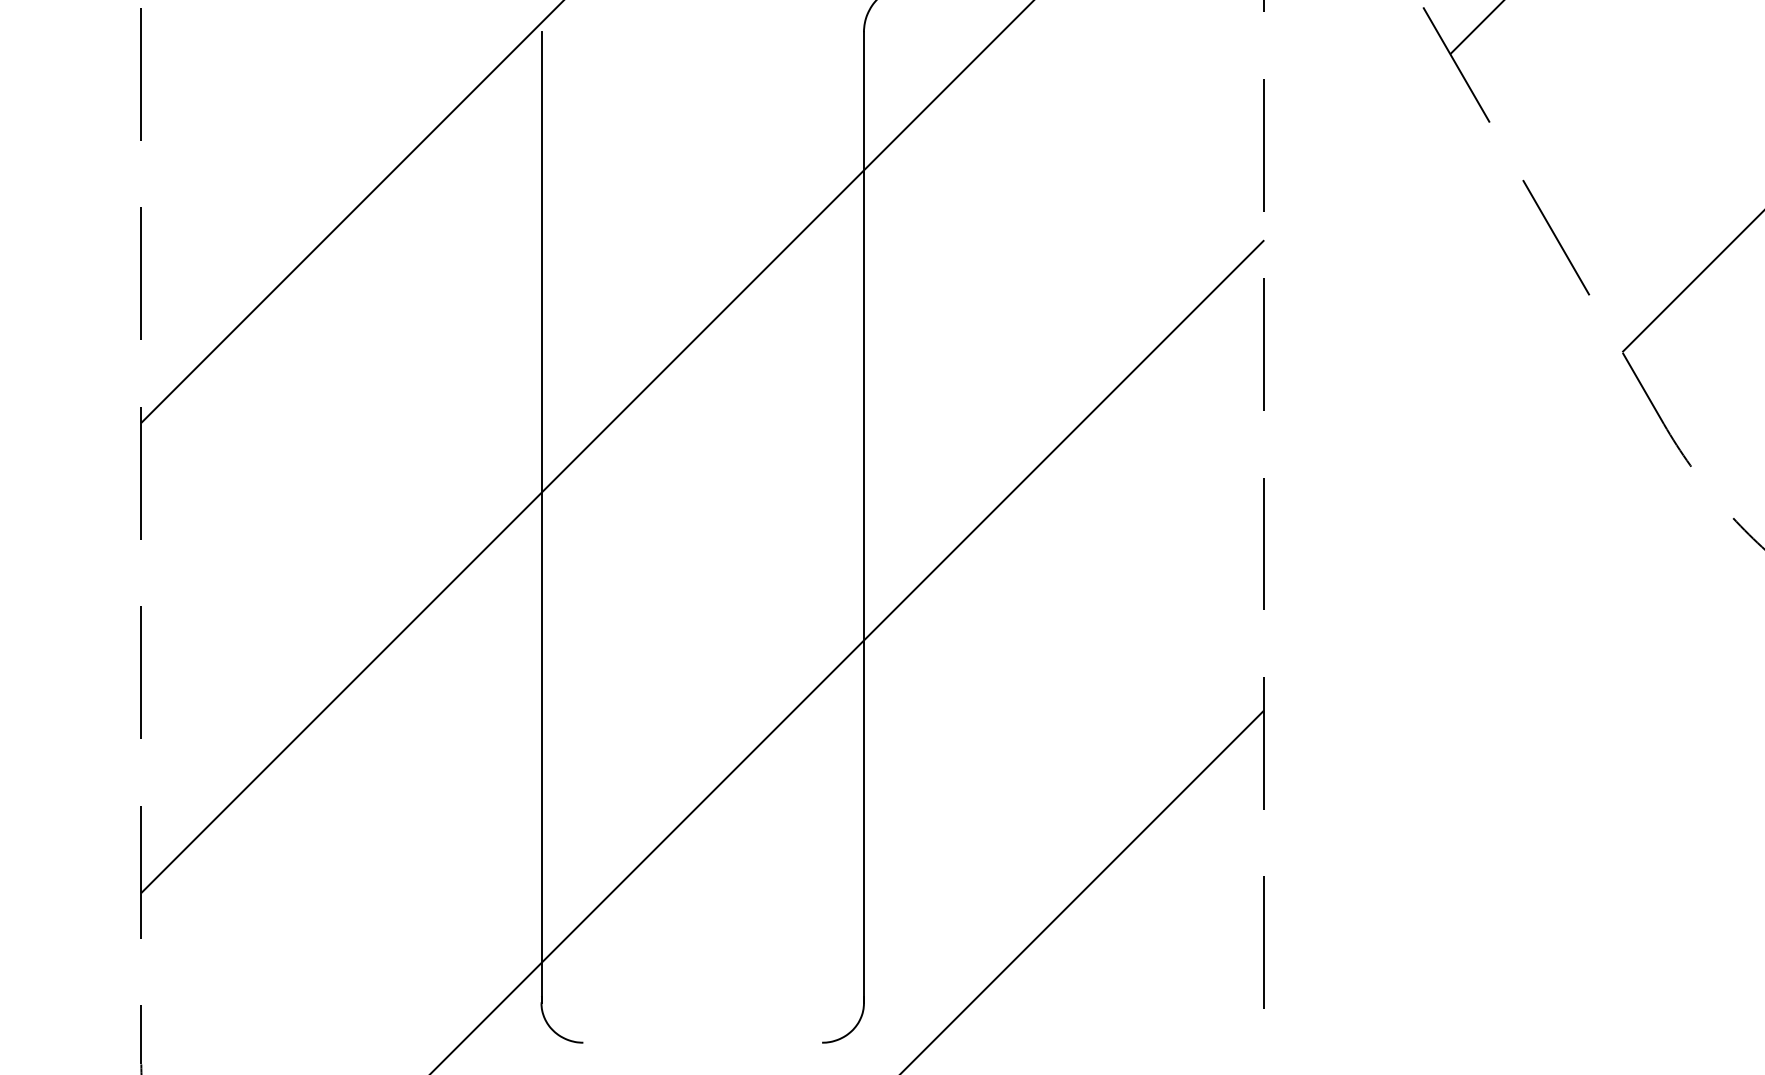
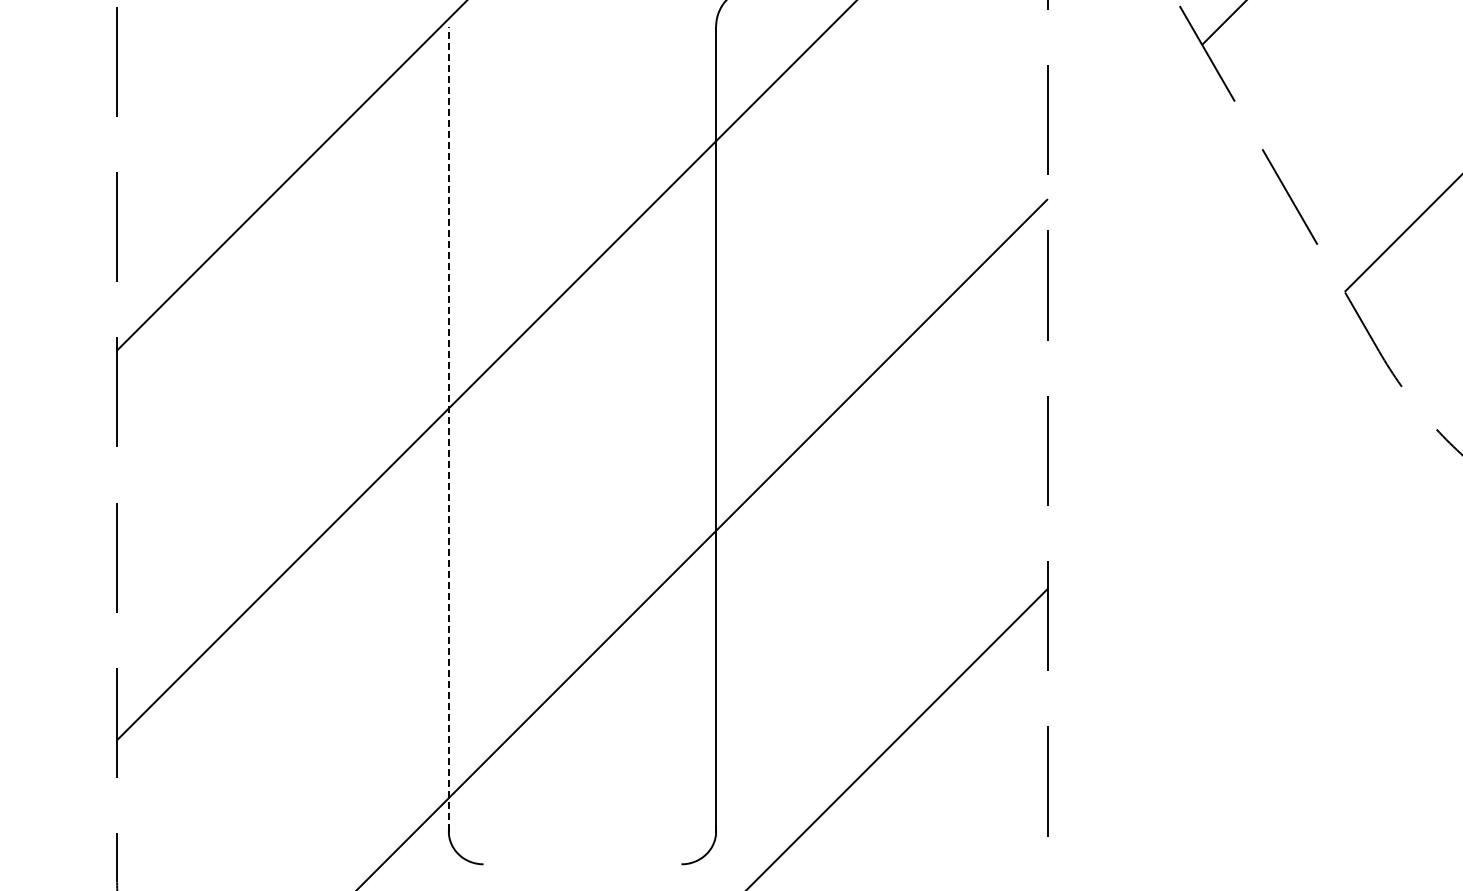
line: (541, 516) -> (448, 428), solid -> dashed

